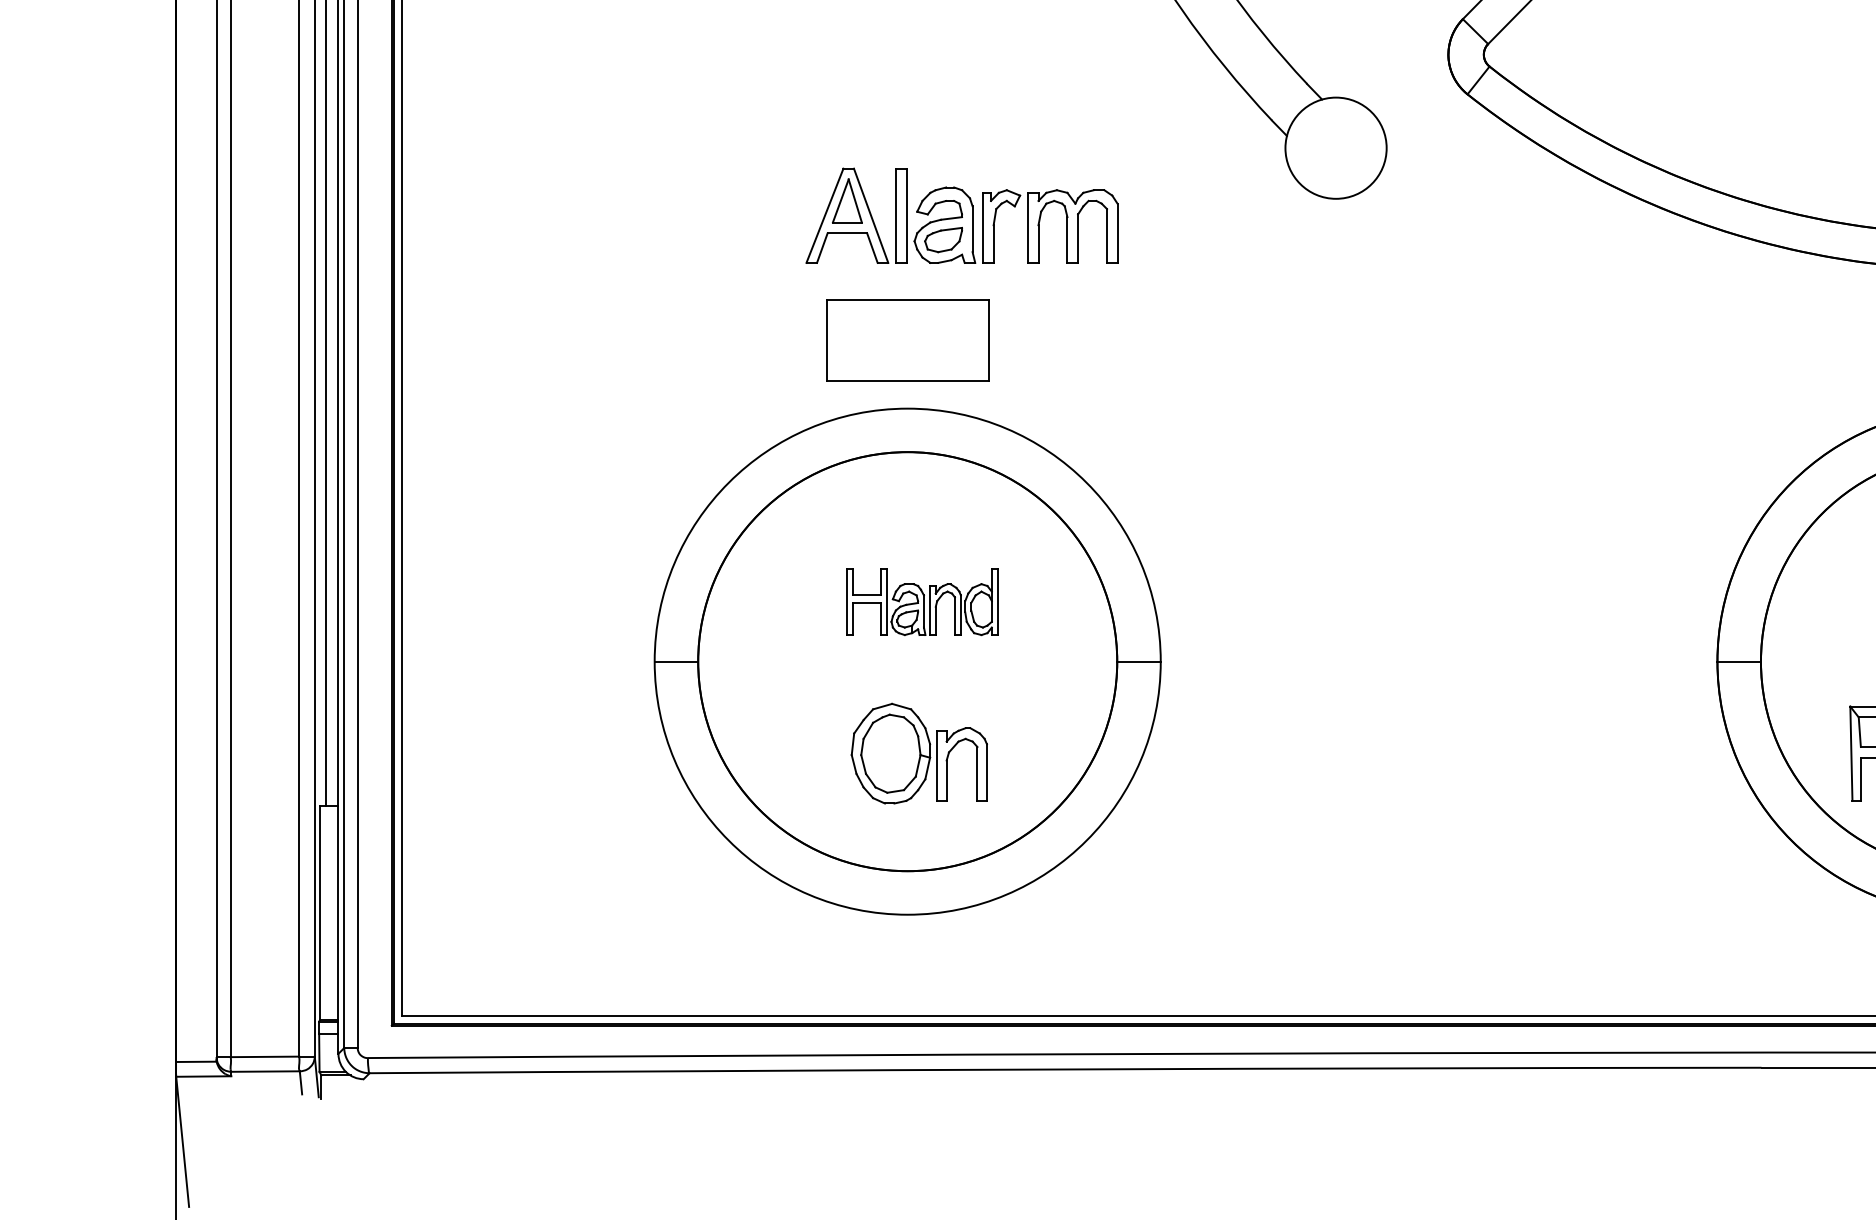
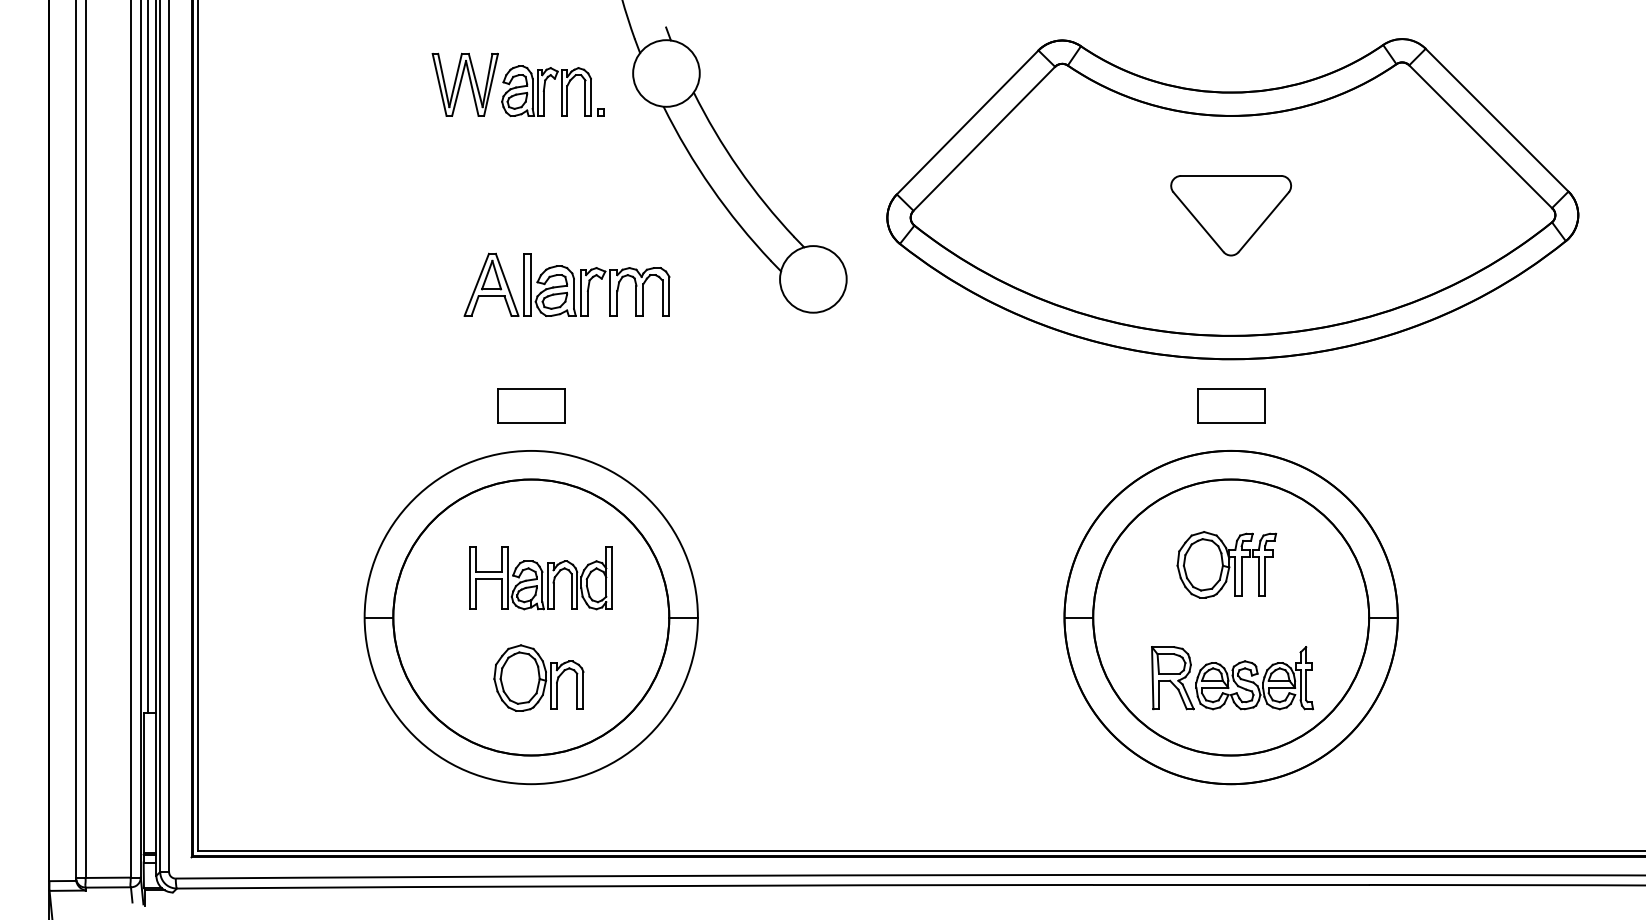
part: (961, 215) -> (566, 284), moved
part: (908, 339) -> (531, 405), size x0.62
part: (921, 602) -> (540, 578), size x1.43

